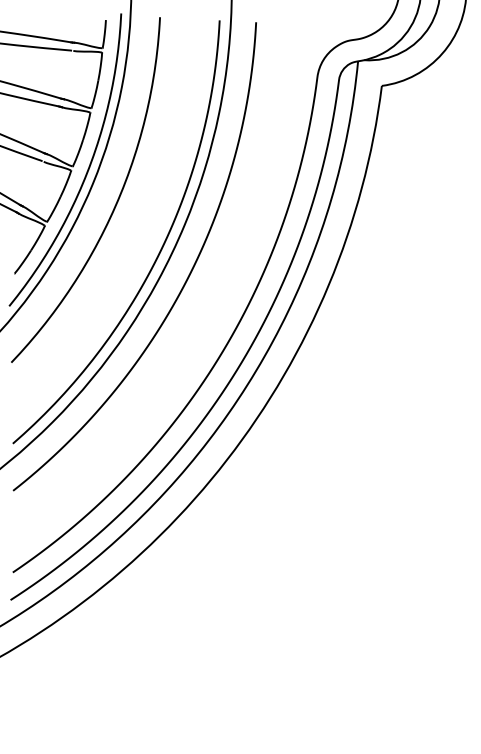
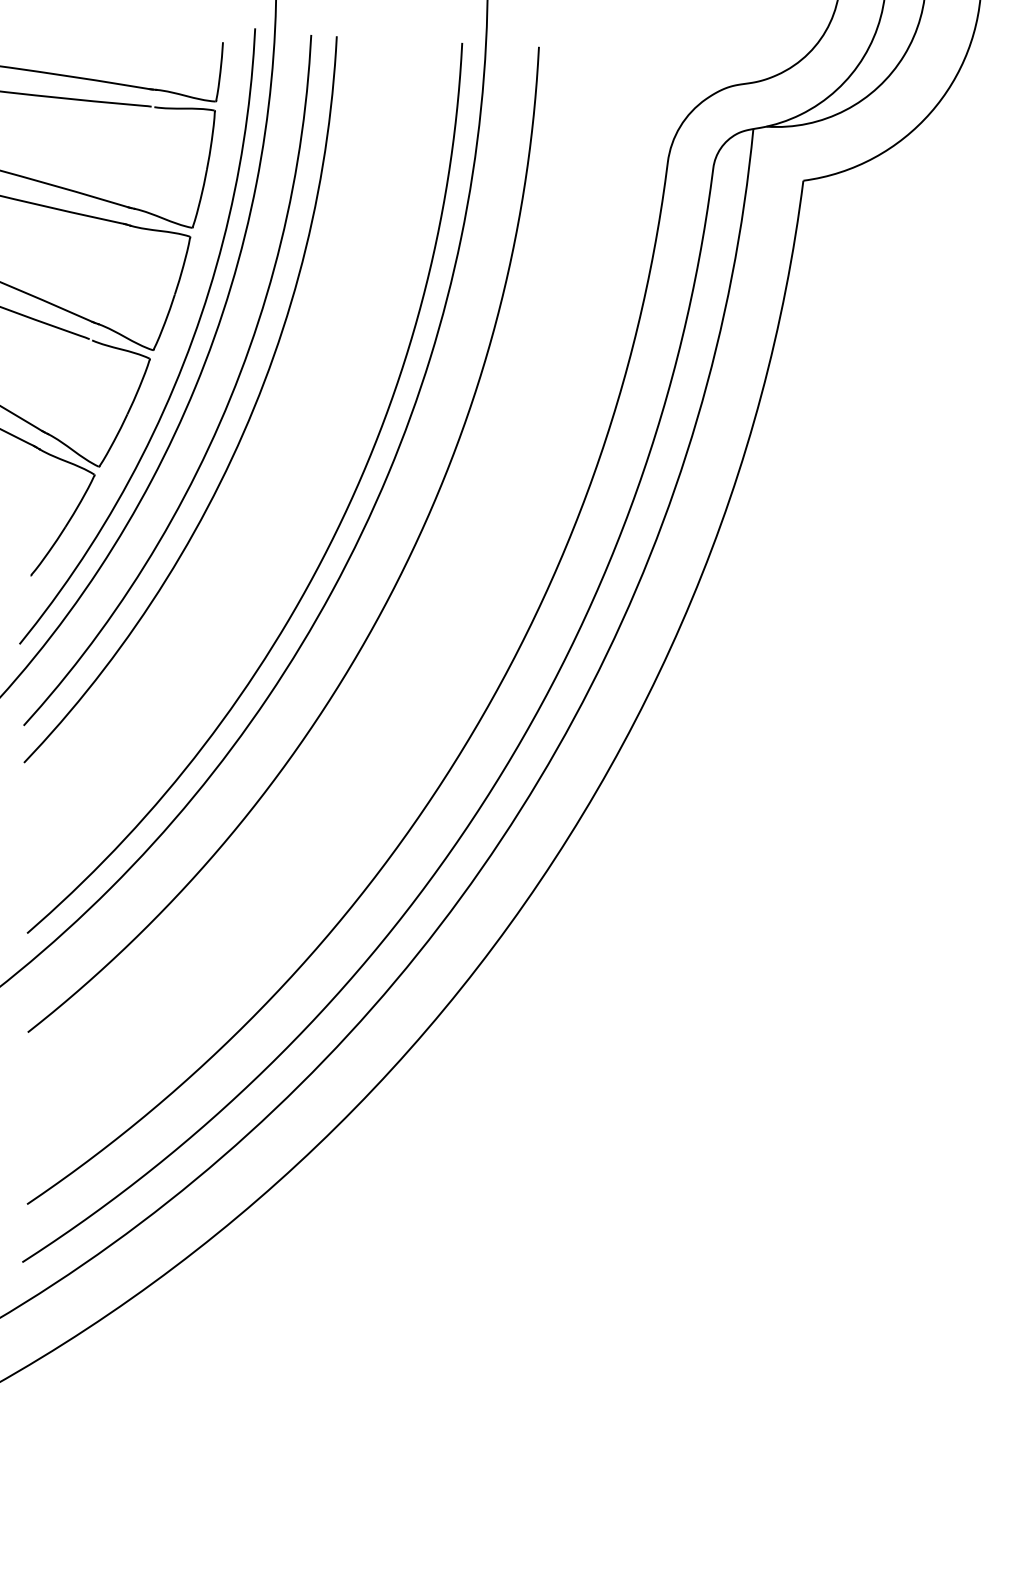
curve: (106, 193) -> (224, 407), added

